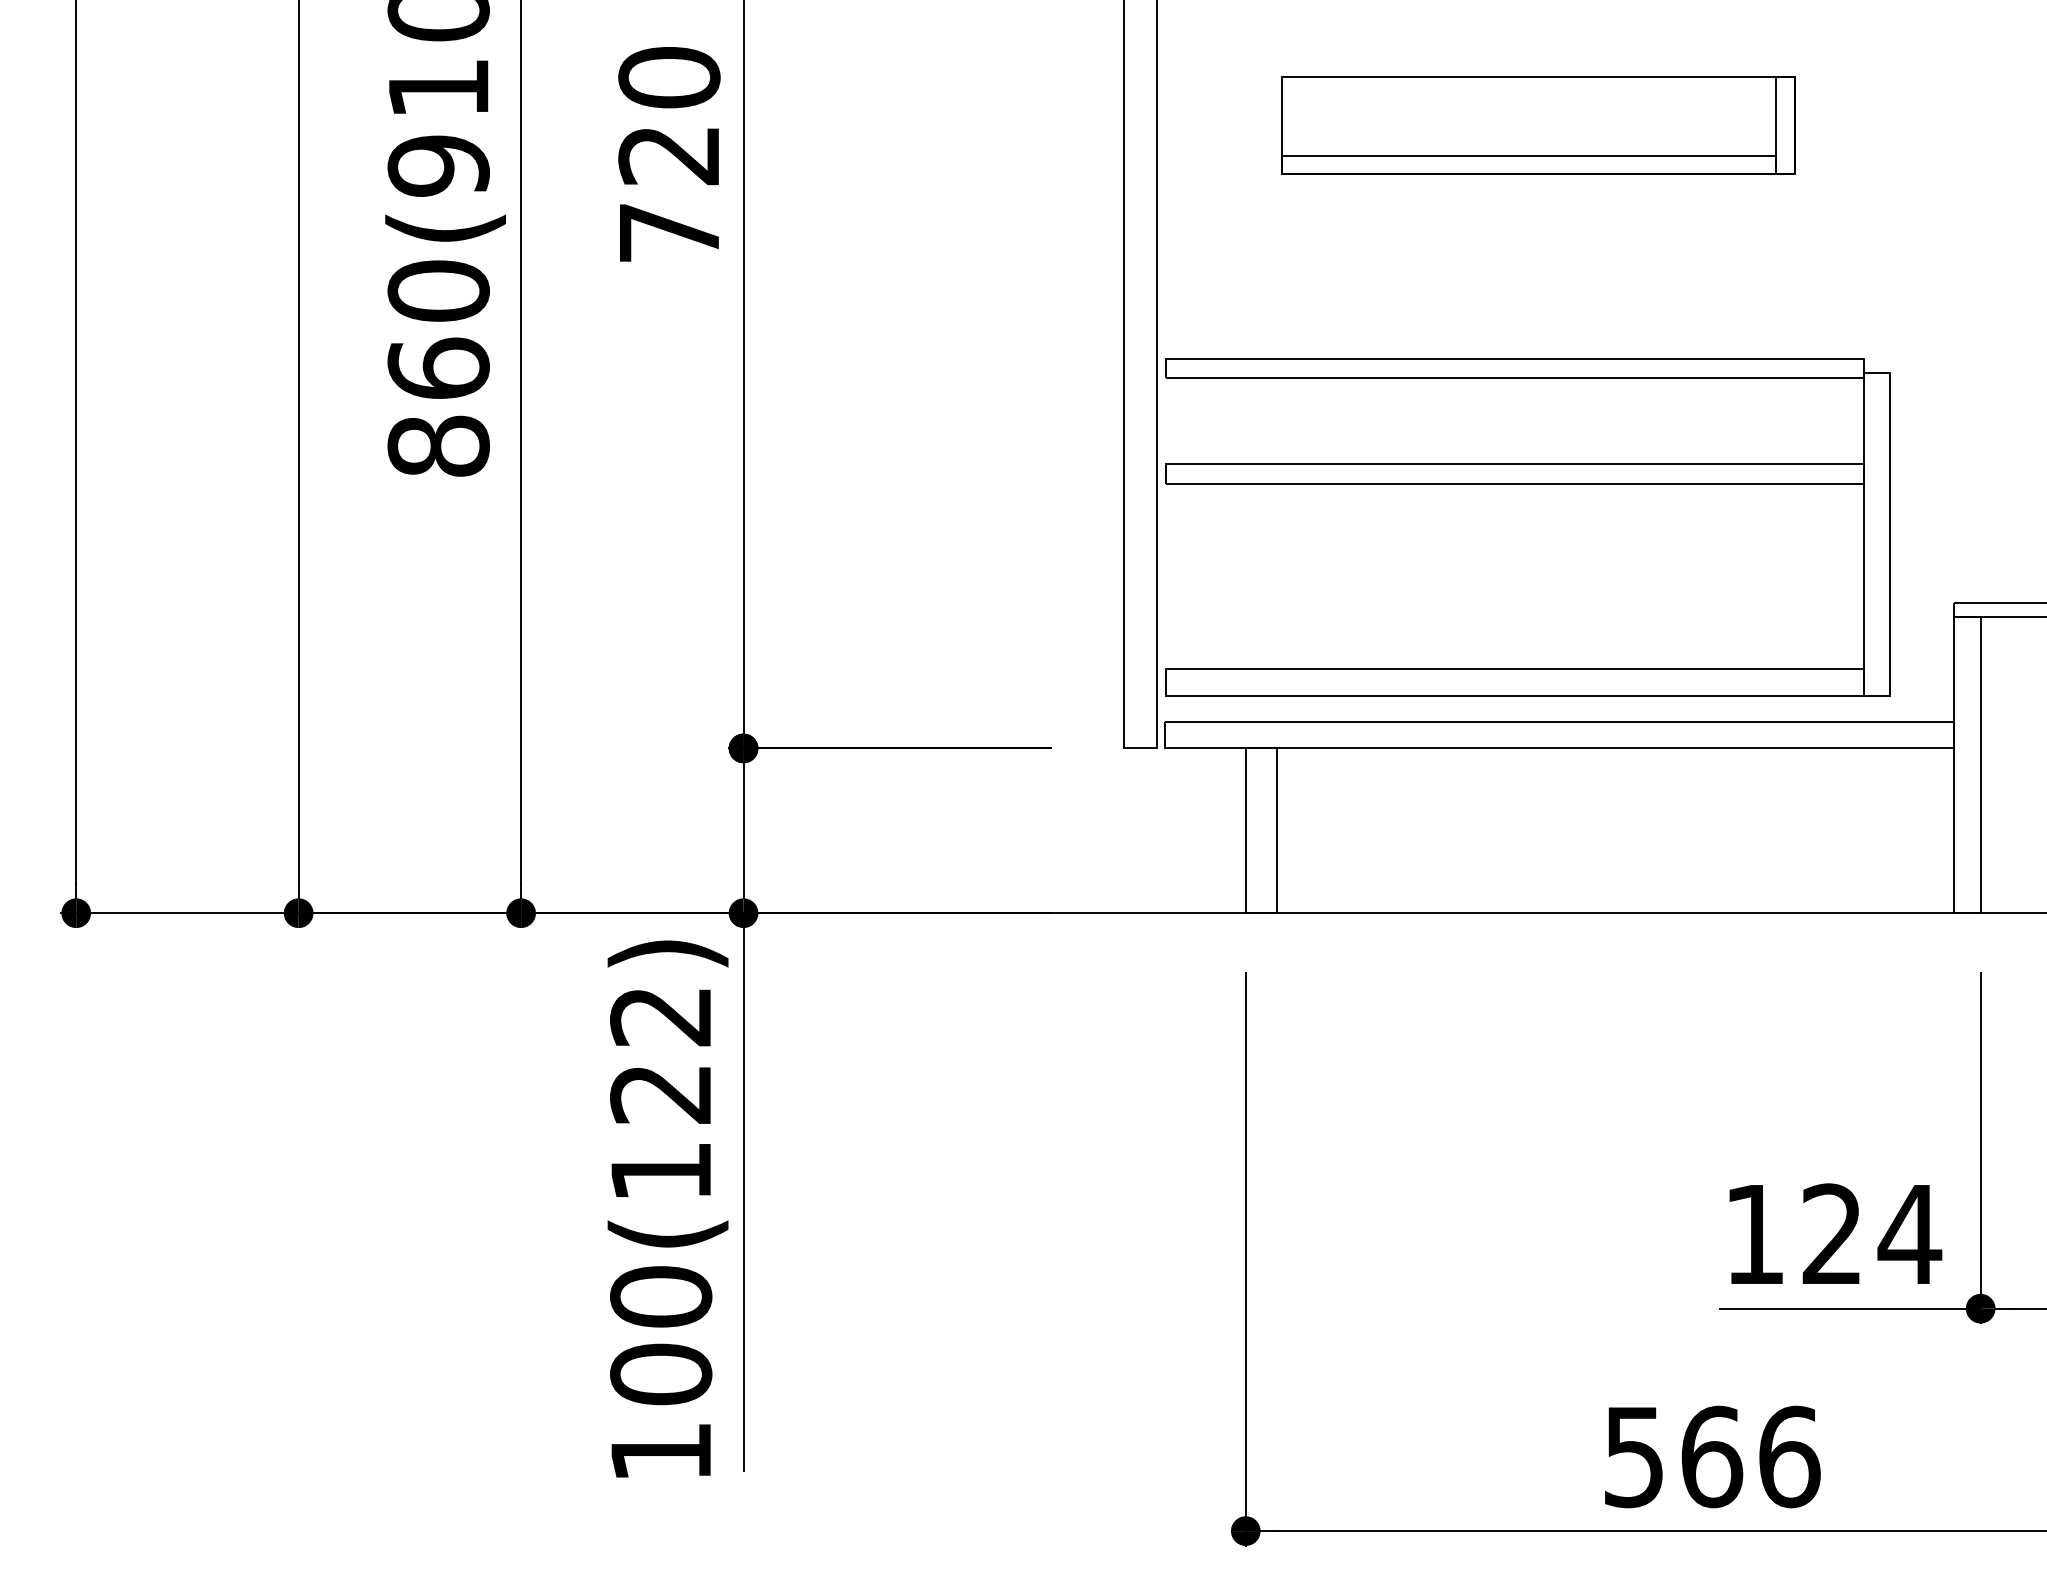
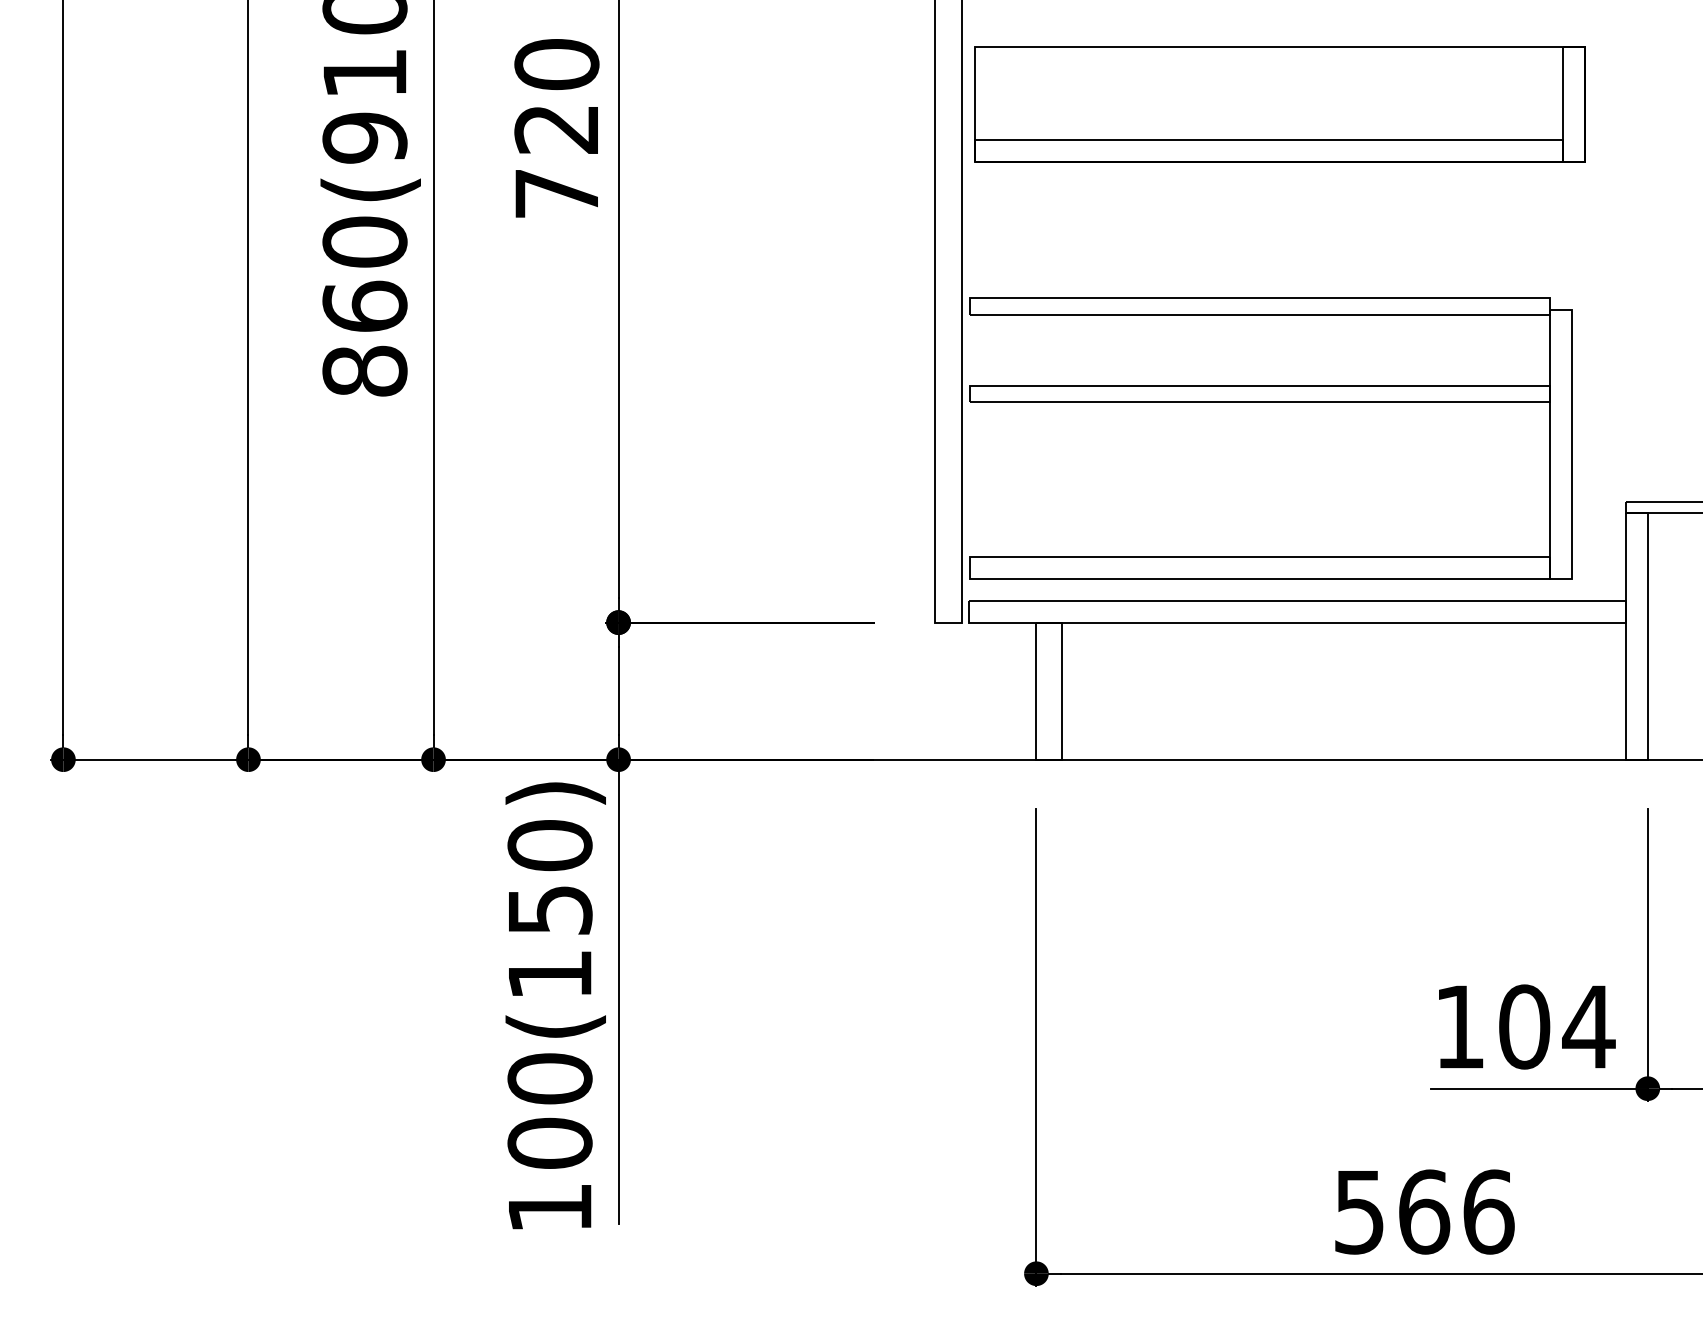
part: (1537, 125) -> (1279, 104), size x1.43
text: (660, 1054) -> (549, 877), 100(122) -> 100(150)
text: (1832, 1233) -> (1524, 1026), 124 -> 104

